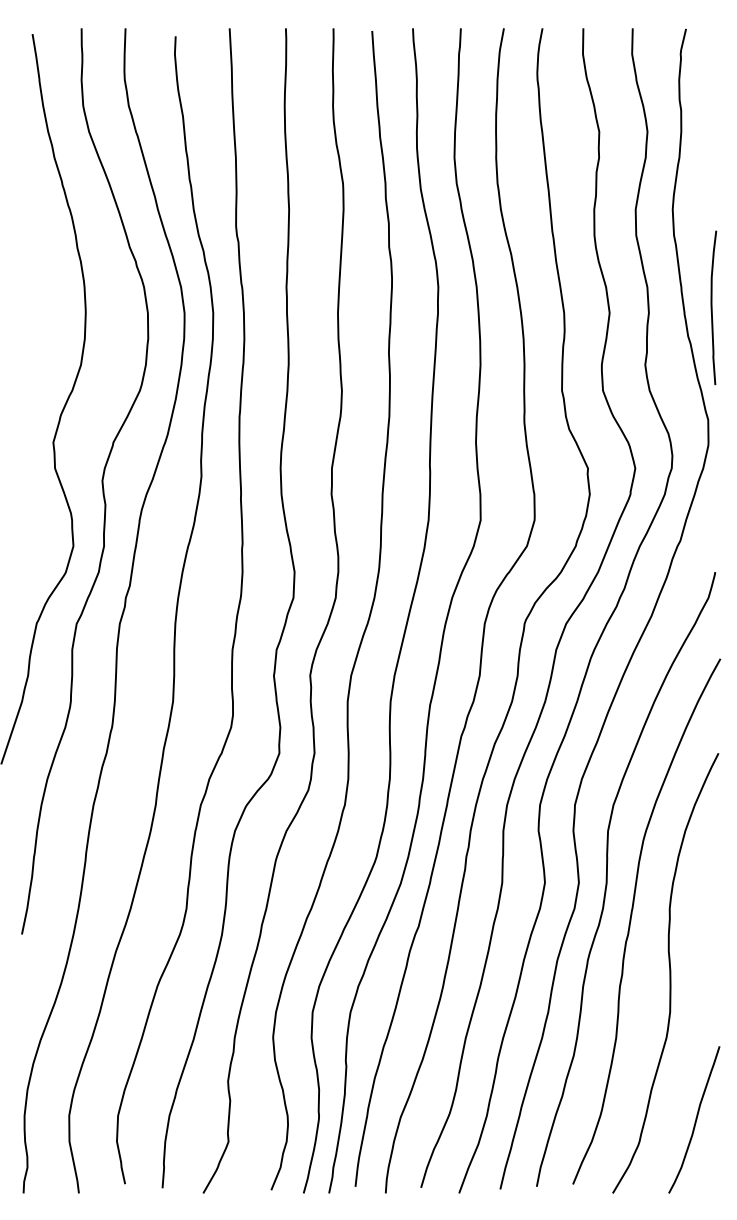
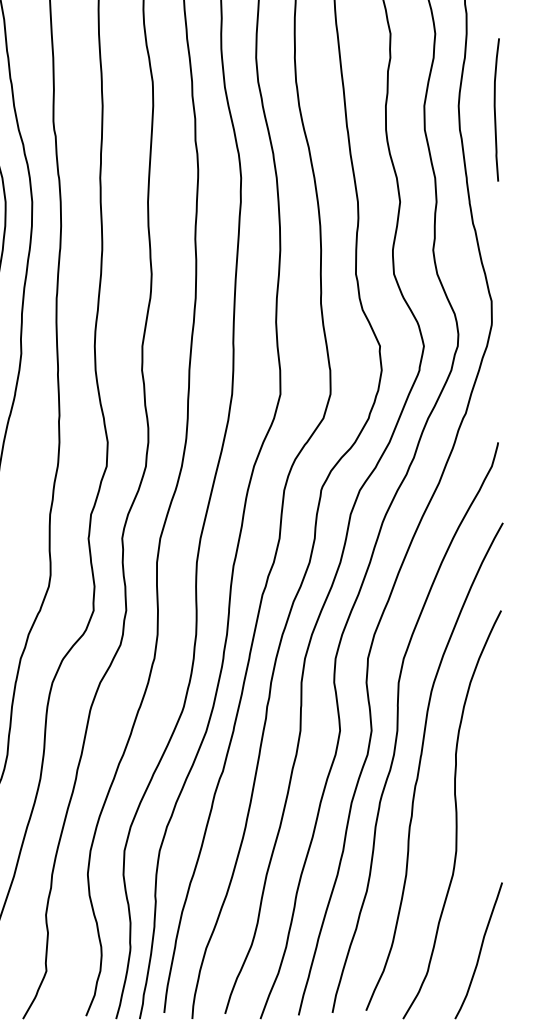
curve: (712, 307) -> (495, 109), moved

